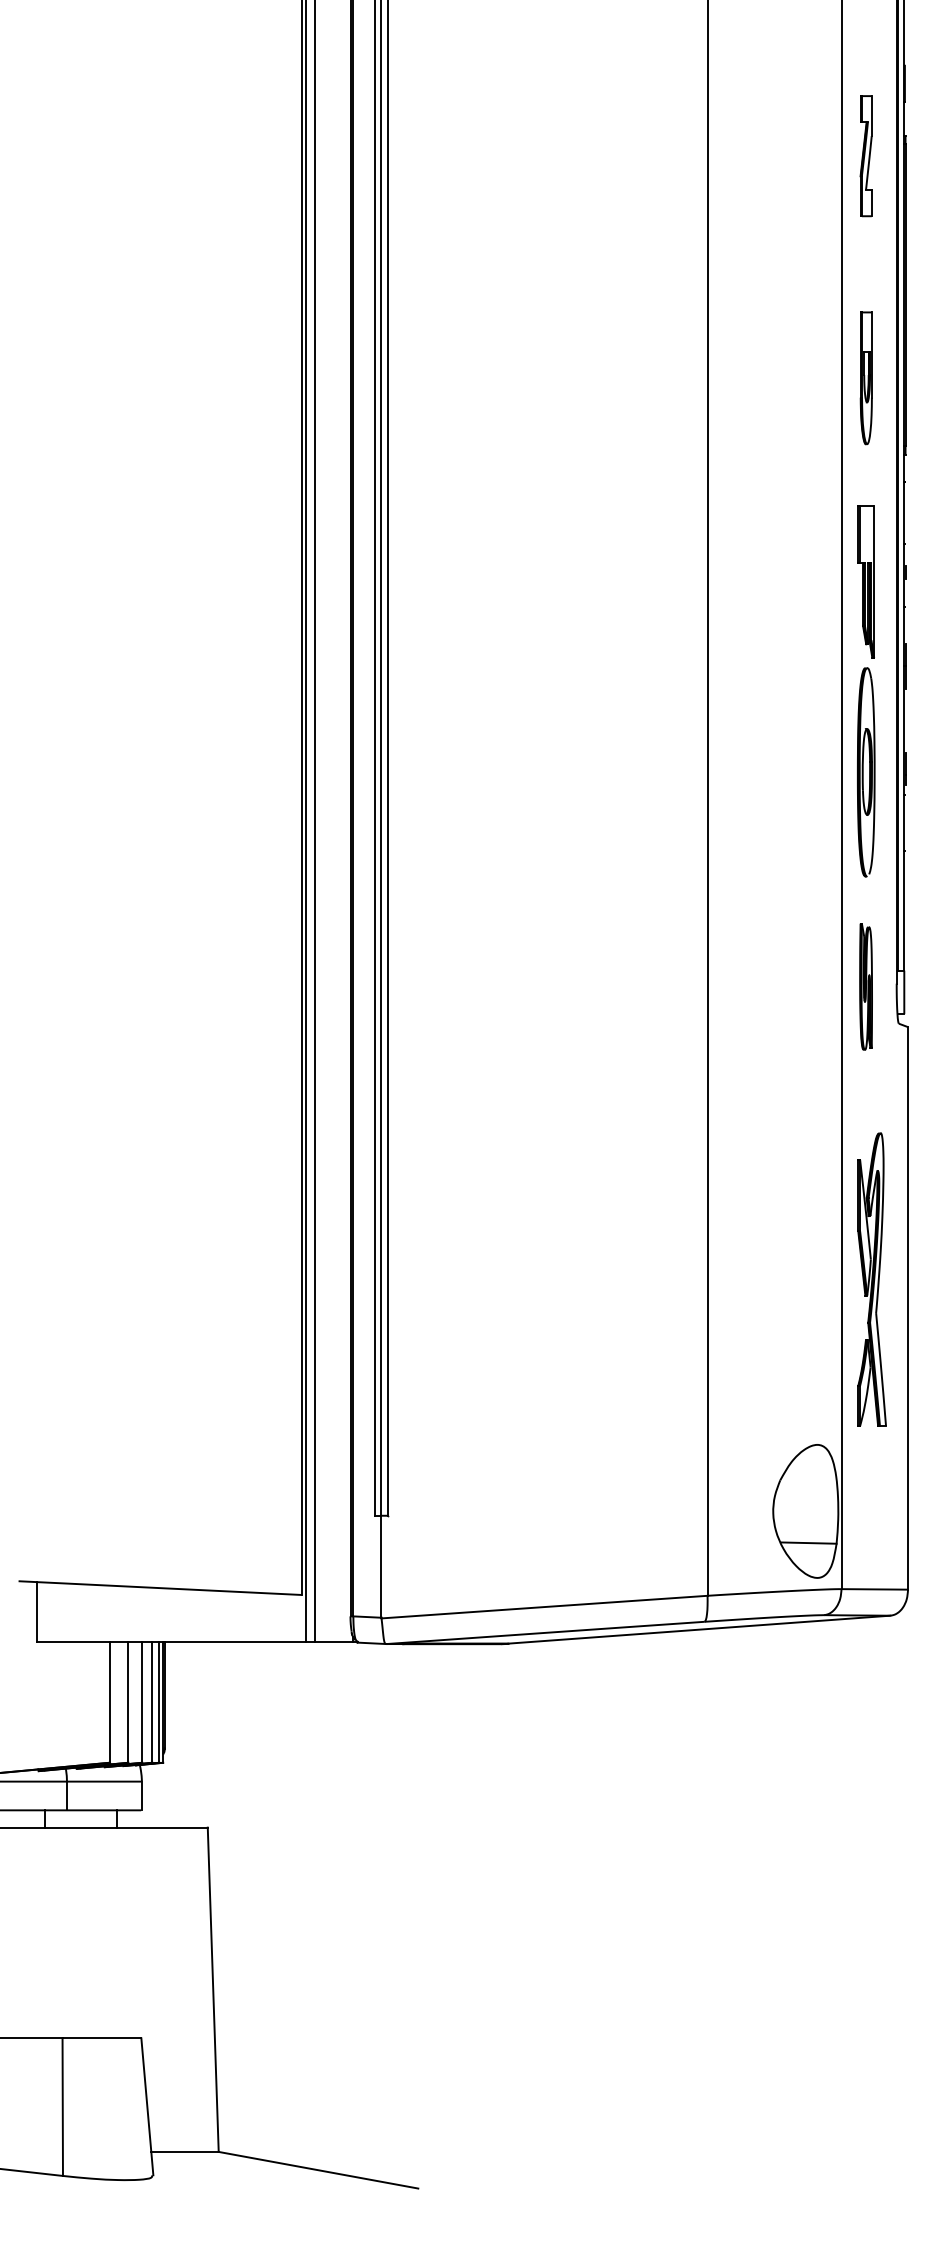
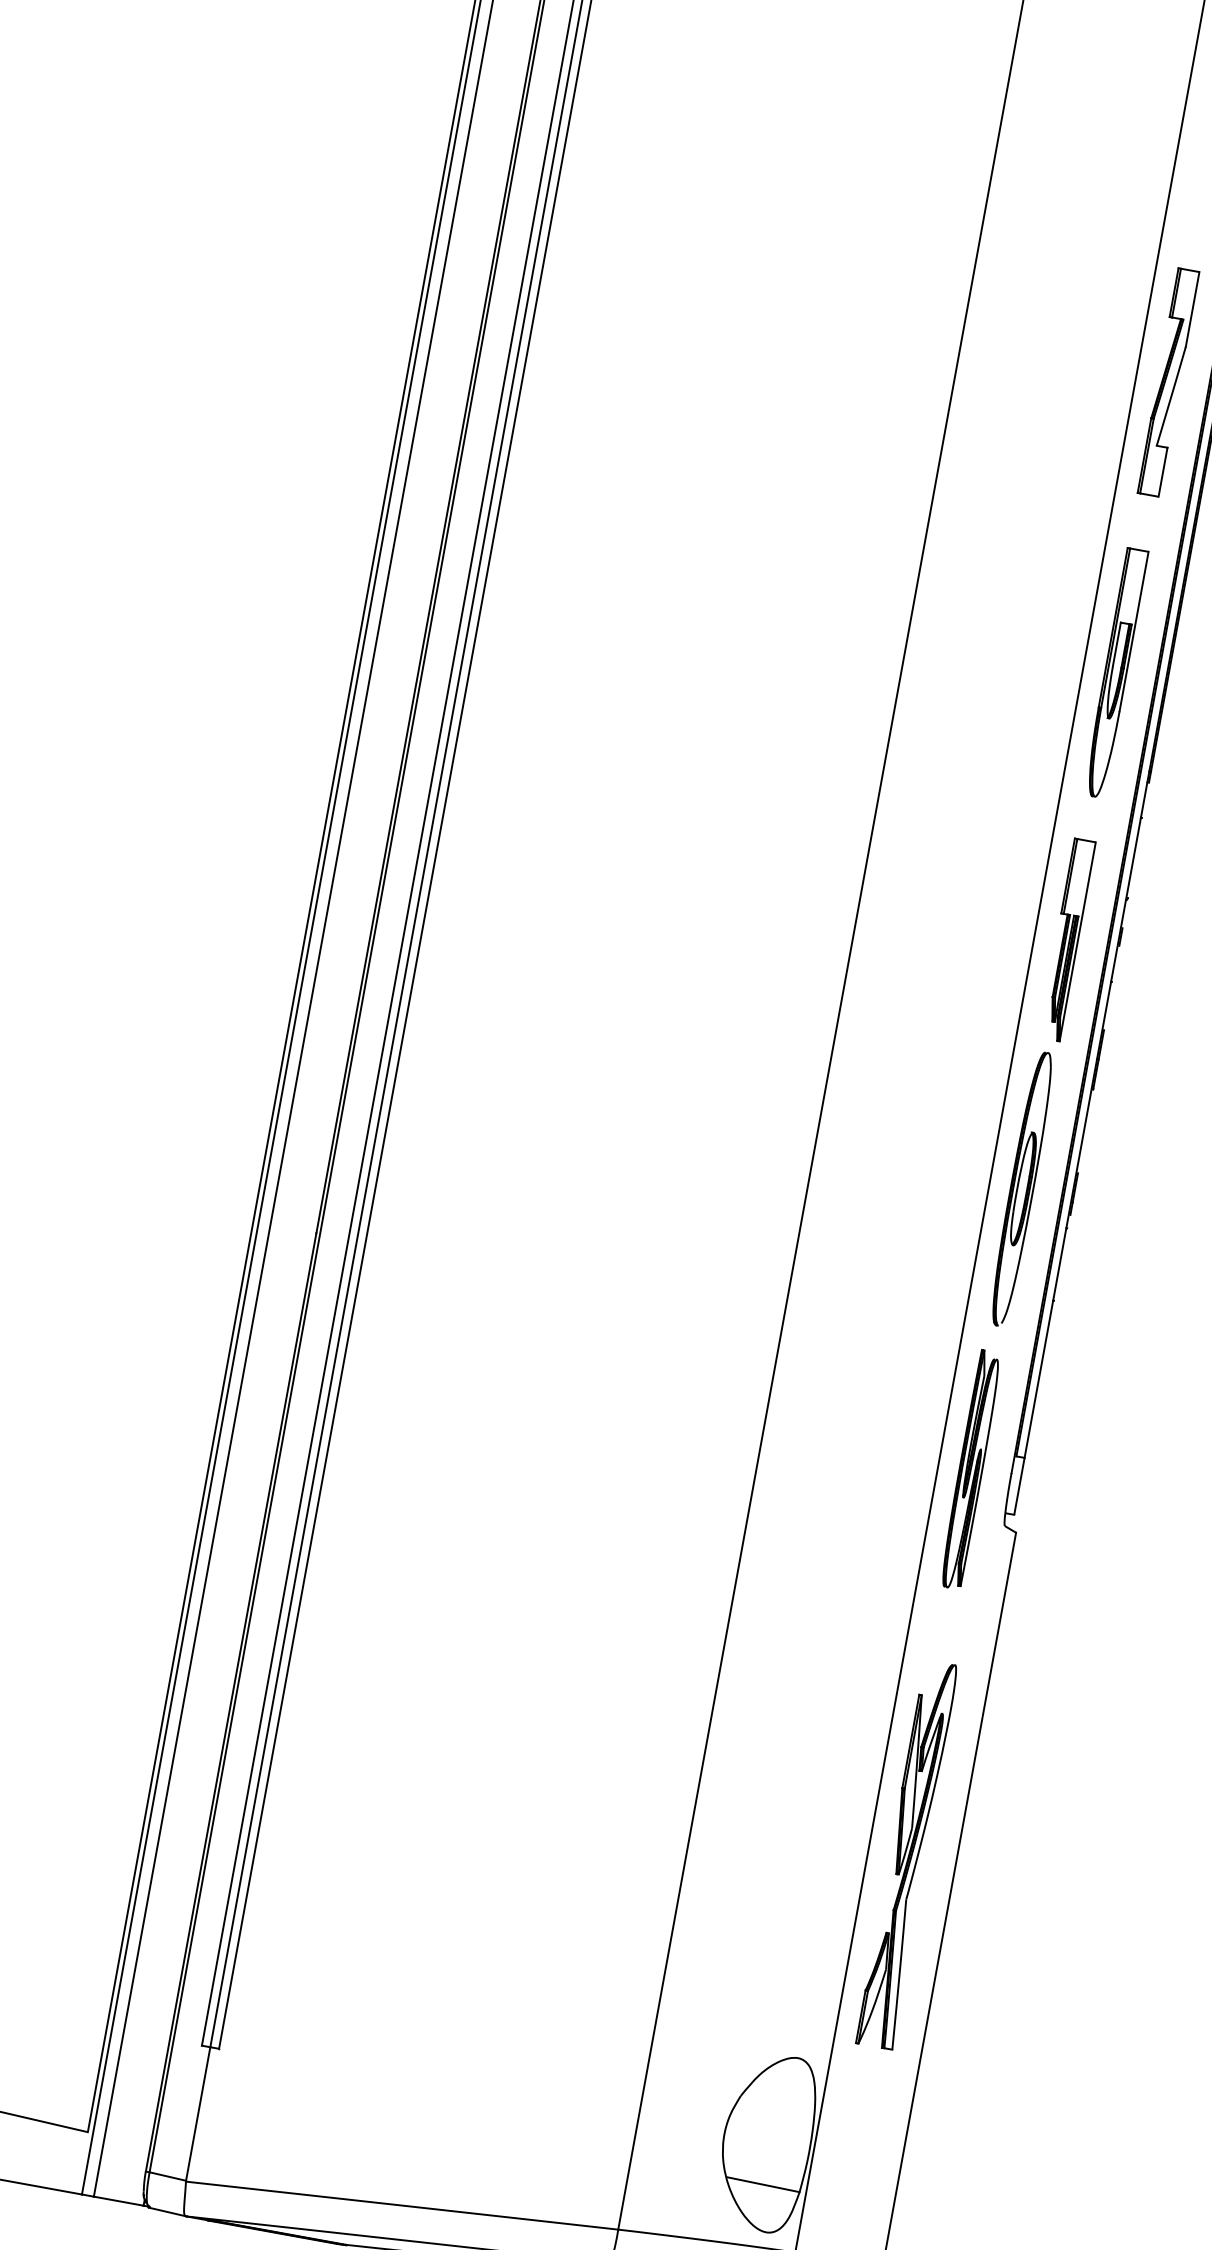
part: (865, 155) -> (1167, 381), size x1.43
part: (866, 378) -> (1116, 673), size x1.43
part: (865, 986) -> (970, 1469), size x1.43

